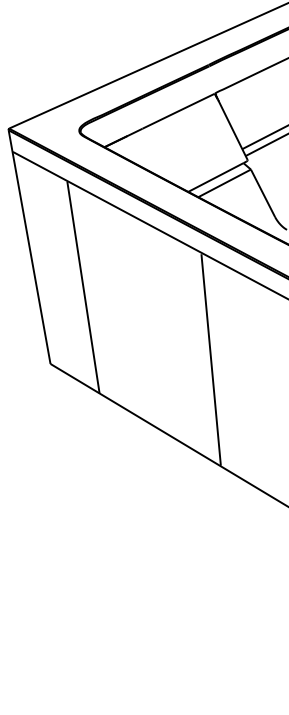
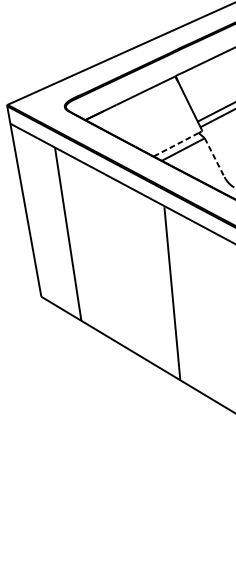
line: (215, 177) -> (175, 144), solid -> dashed
line: (263, 193) -> (215, 157), solid -> dashed

